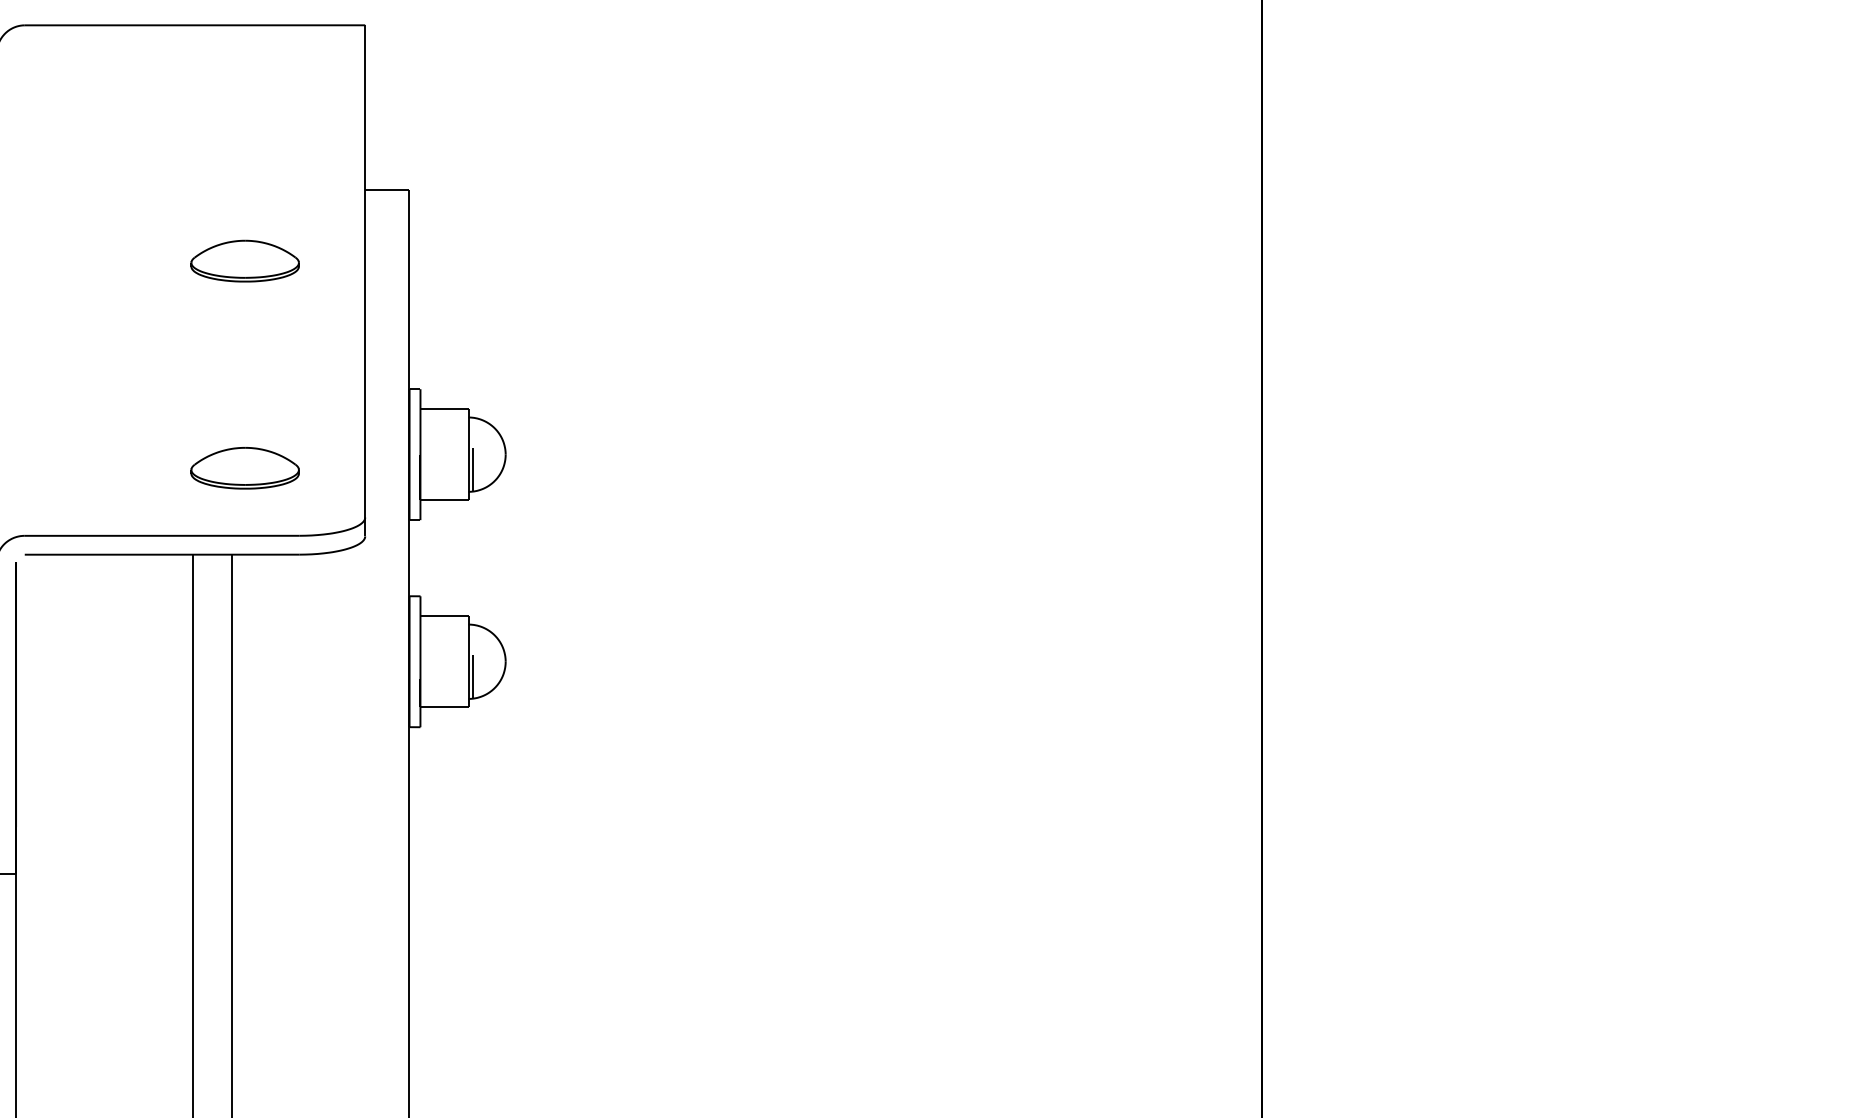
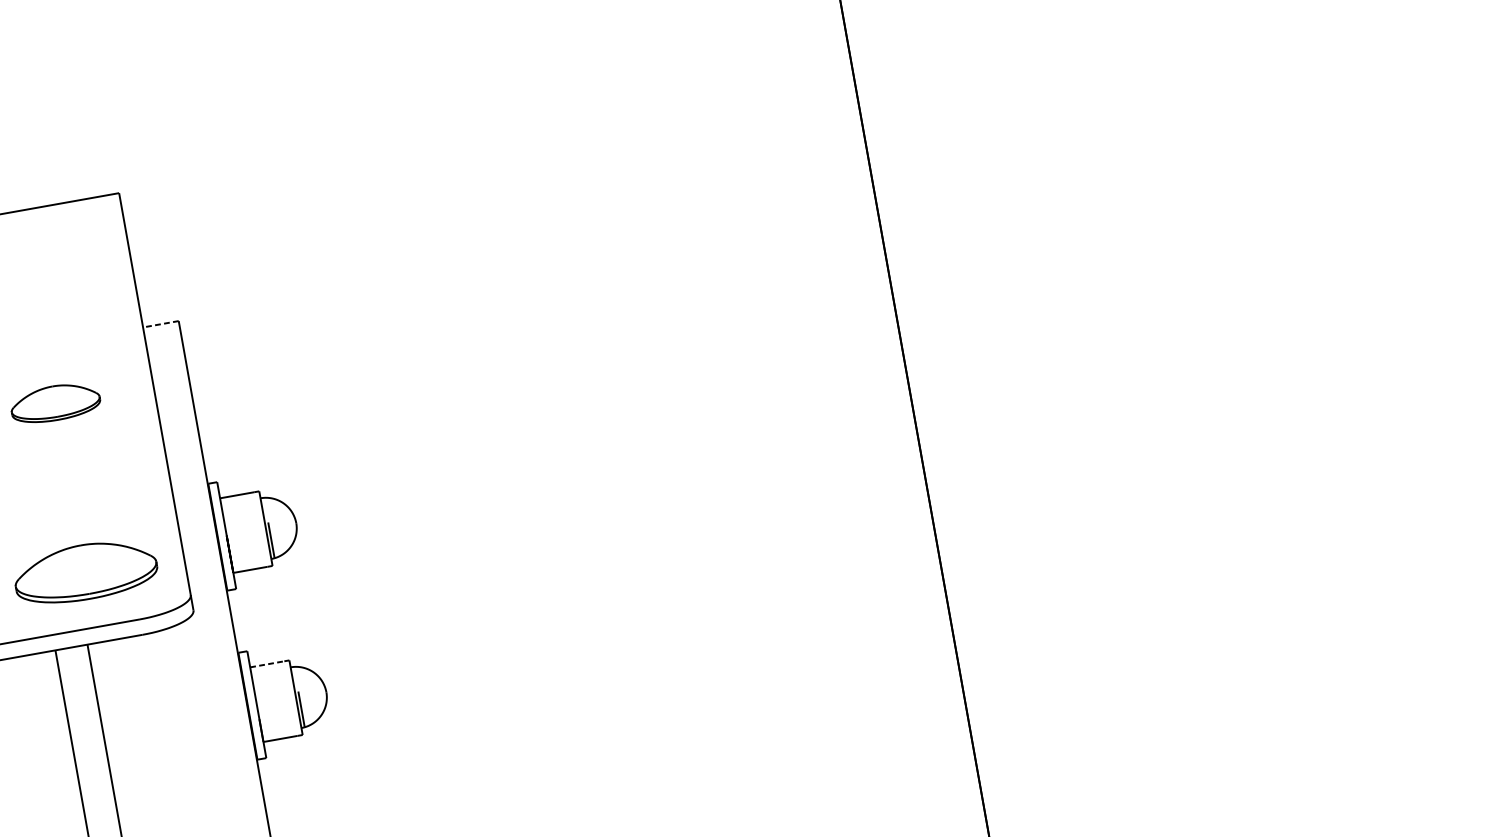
line: (387, 189) -> (161, 323), solid -> dashed
part: (244, 468) -> (85, 572), size x1.6
line: (441, 616) -> (267, 664), solid -> dashed

